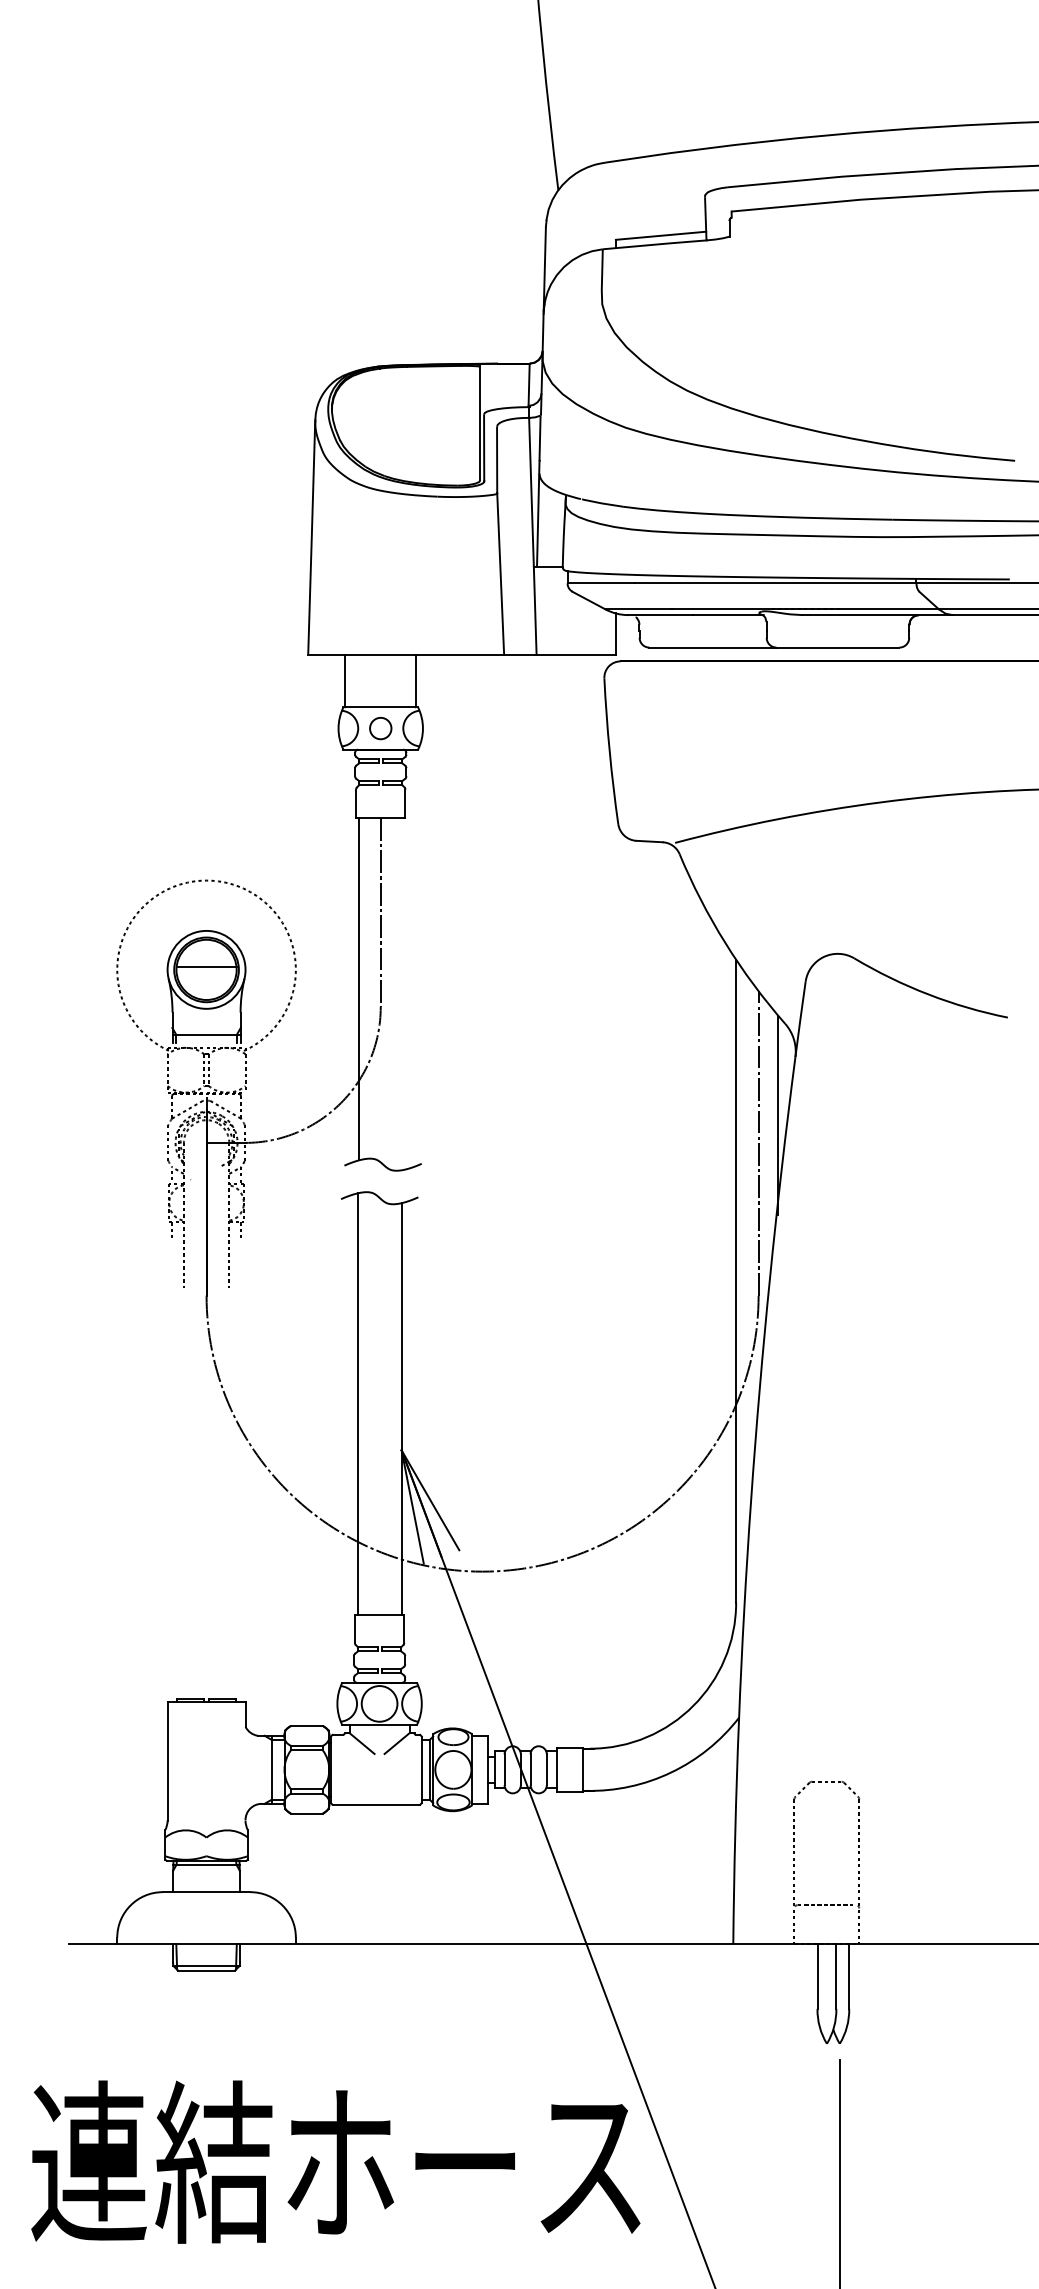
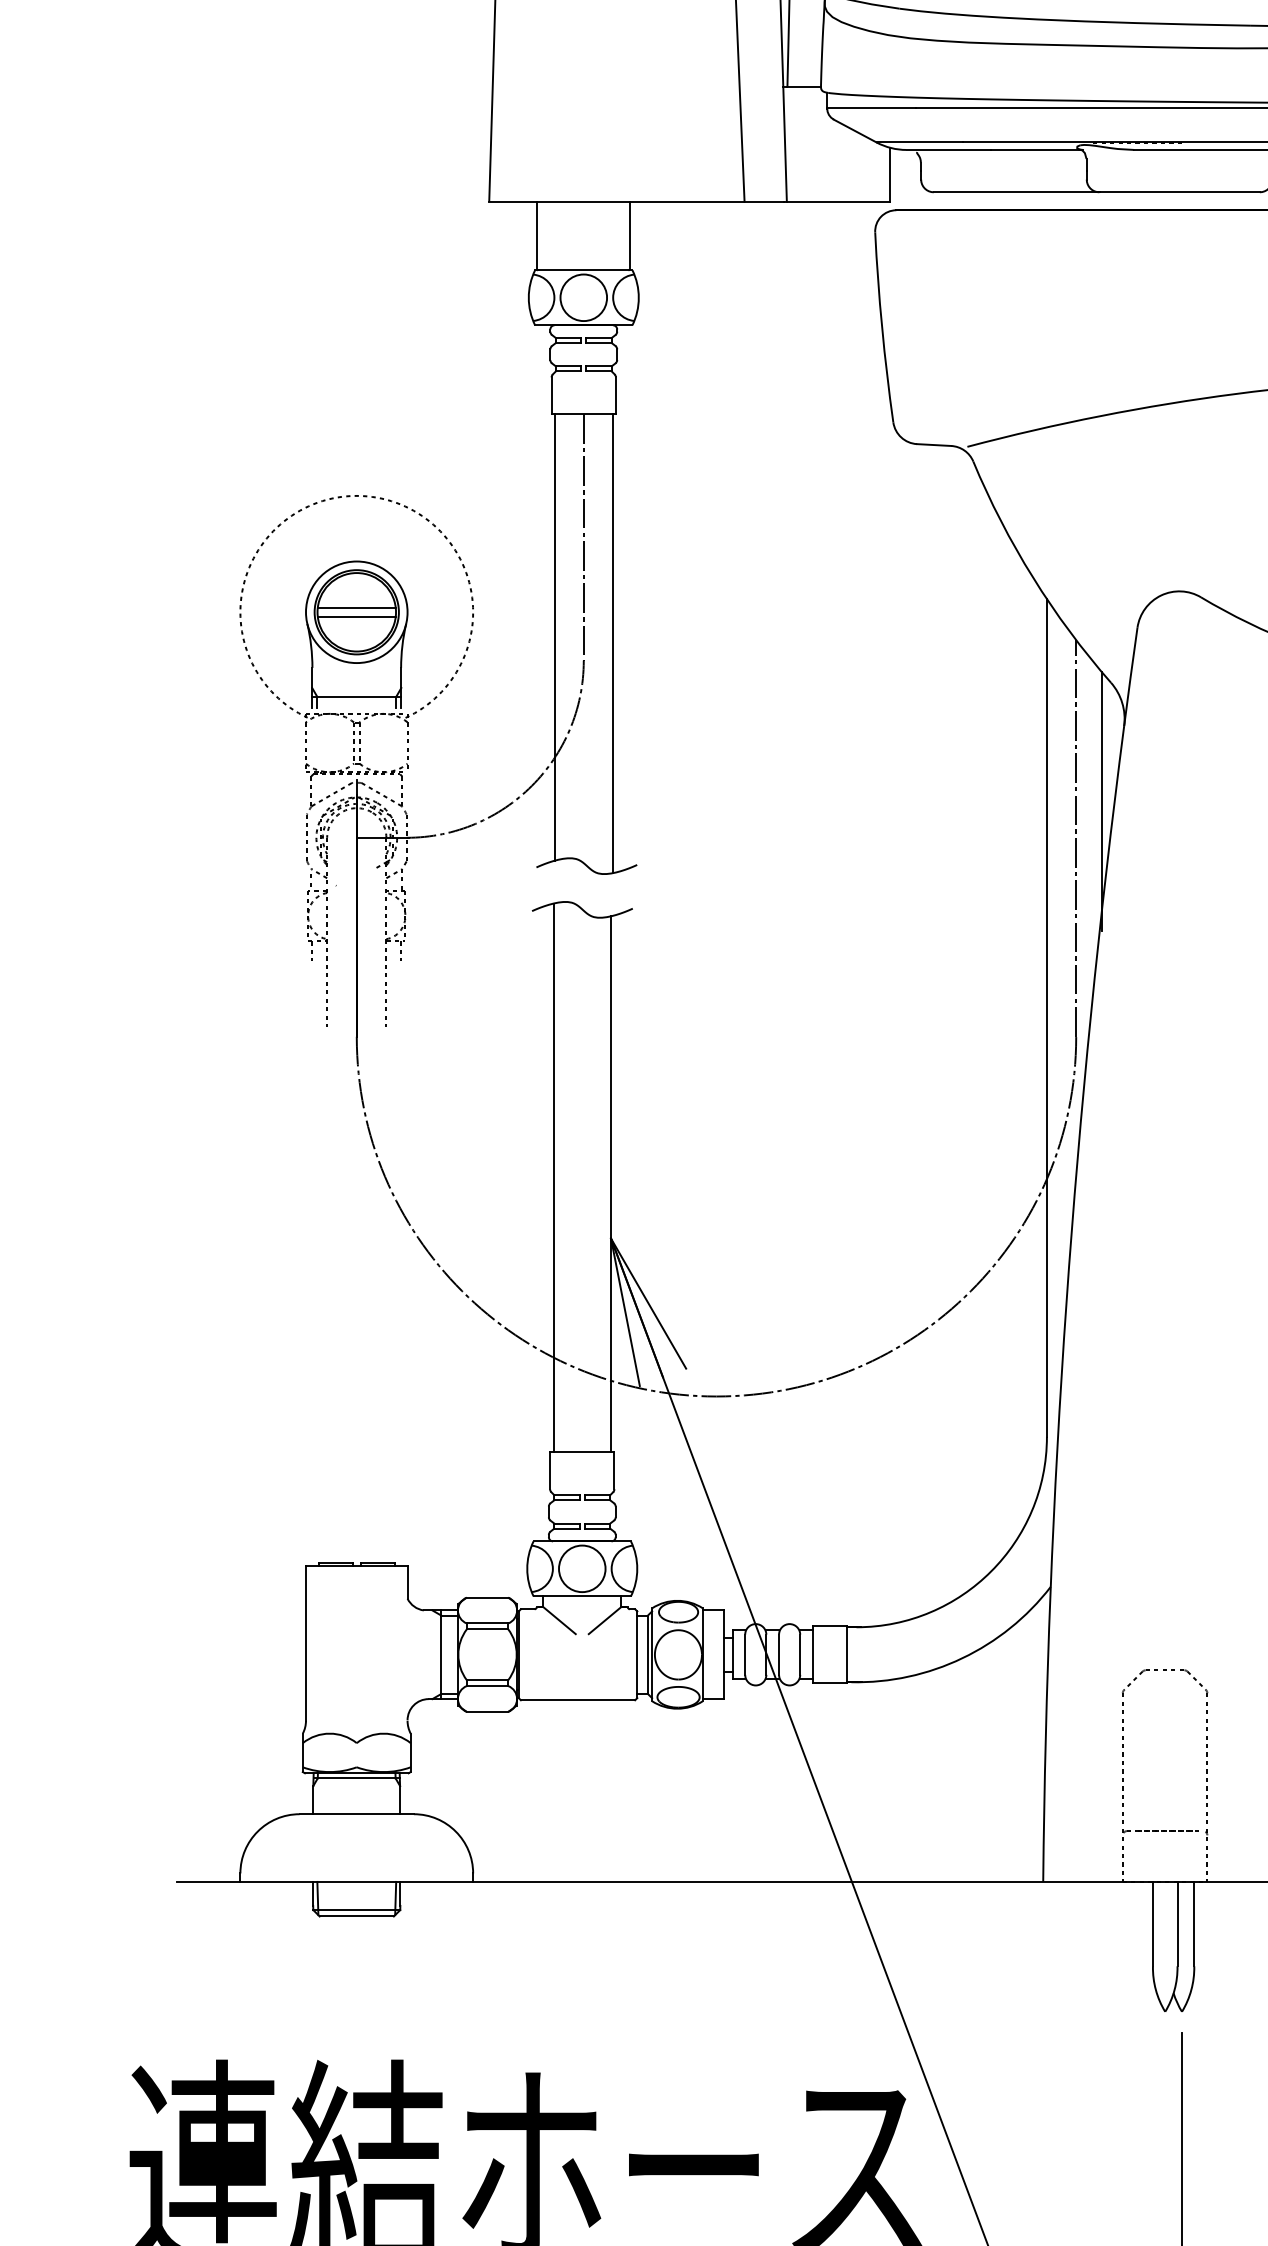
circle: (380, 728) -> (583, 297), size x1.67
line: (206, 973) -> (356, 617), added
line: (402, 993) -> (612, 643), added

